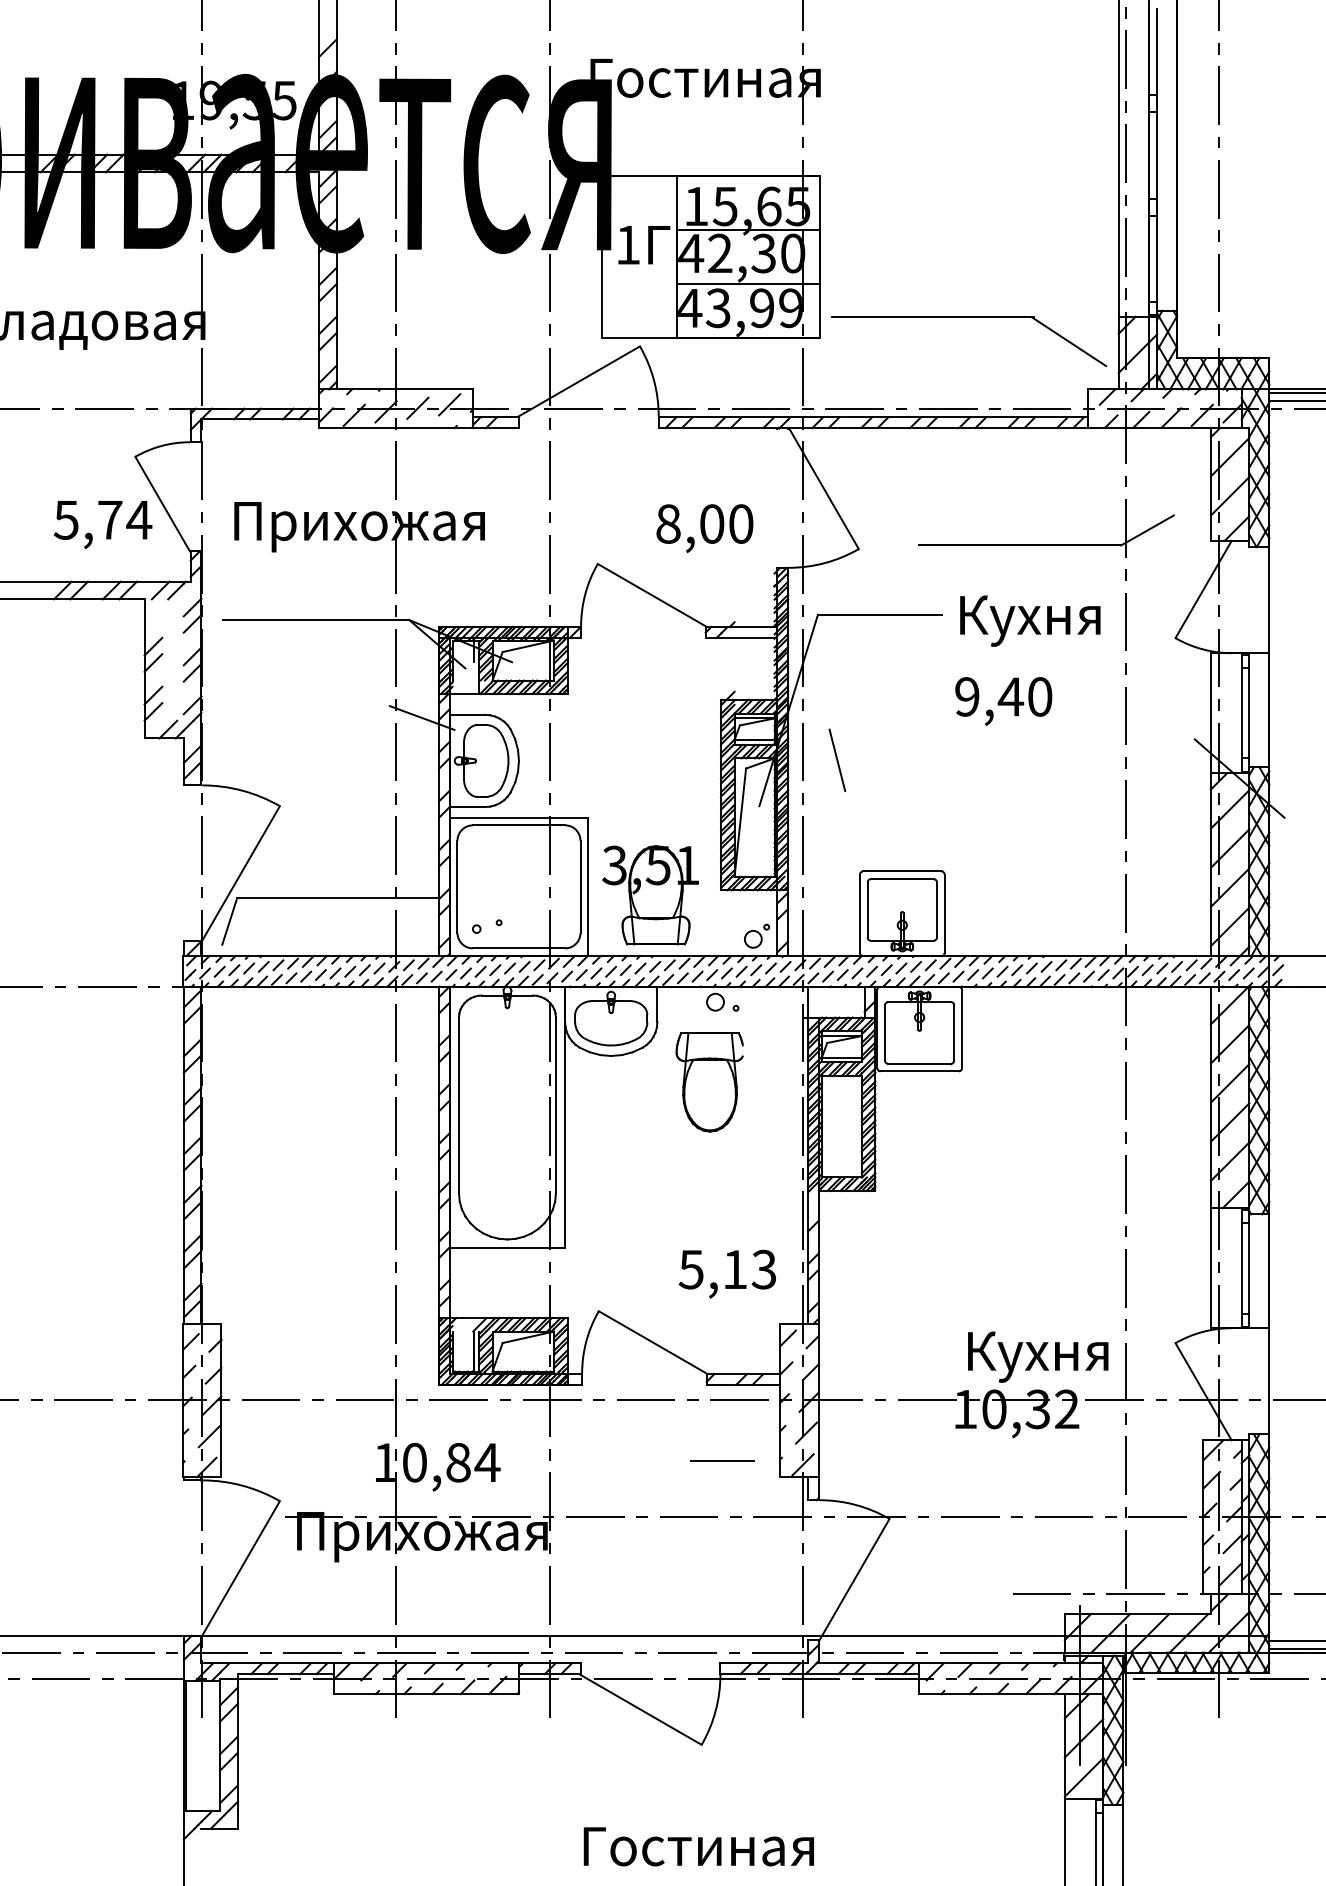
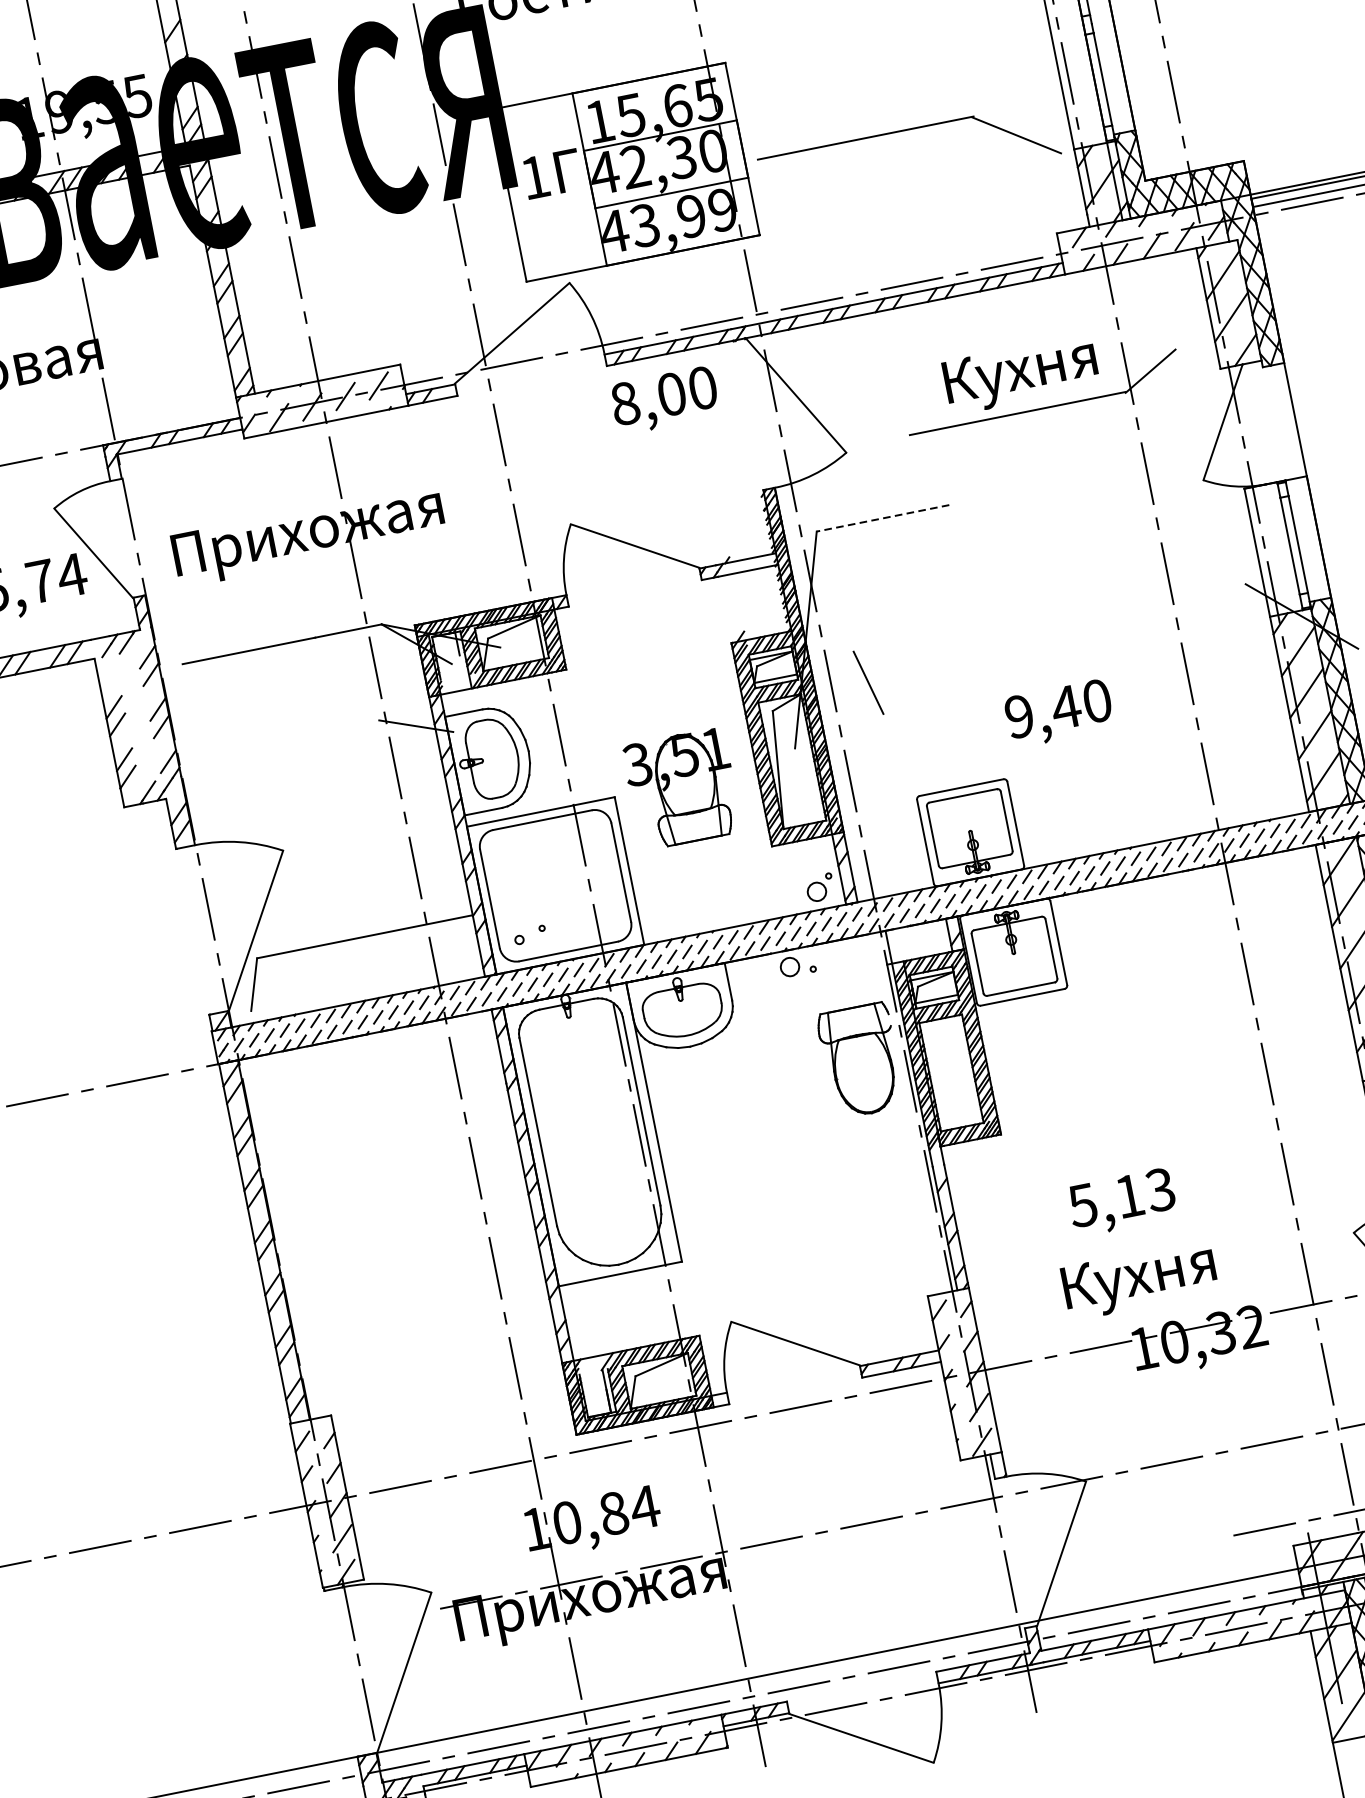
part: (969, 317) -> (904, 130), moved
text: (704, 528) -> (664, 400), moved
line: (879, 614) -> (882, 518), solid -> dashed
text: (1030, 620) -> (1021, 373), moved
text: (1003, 701) -> (1059, 713), moved
part: (650, 895) -> (682, 789), moved
part: (709, 1082) -> (860, 1060), moved
text: (726, 1273) -> (1121, 1202), moved
text: (1038, 1356) -> (1139, 1279), moved
line: (722, 1460) -> (895, 1454), removed

